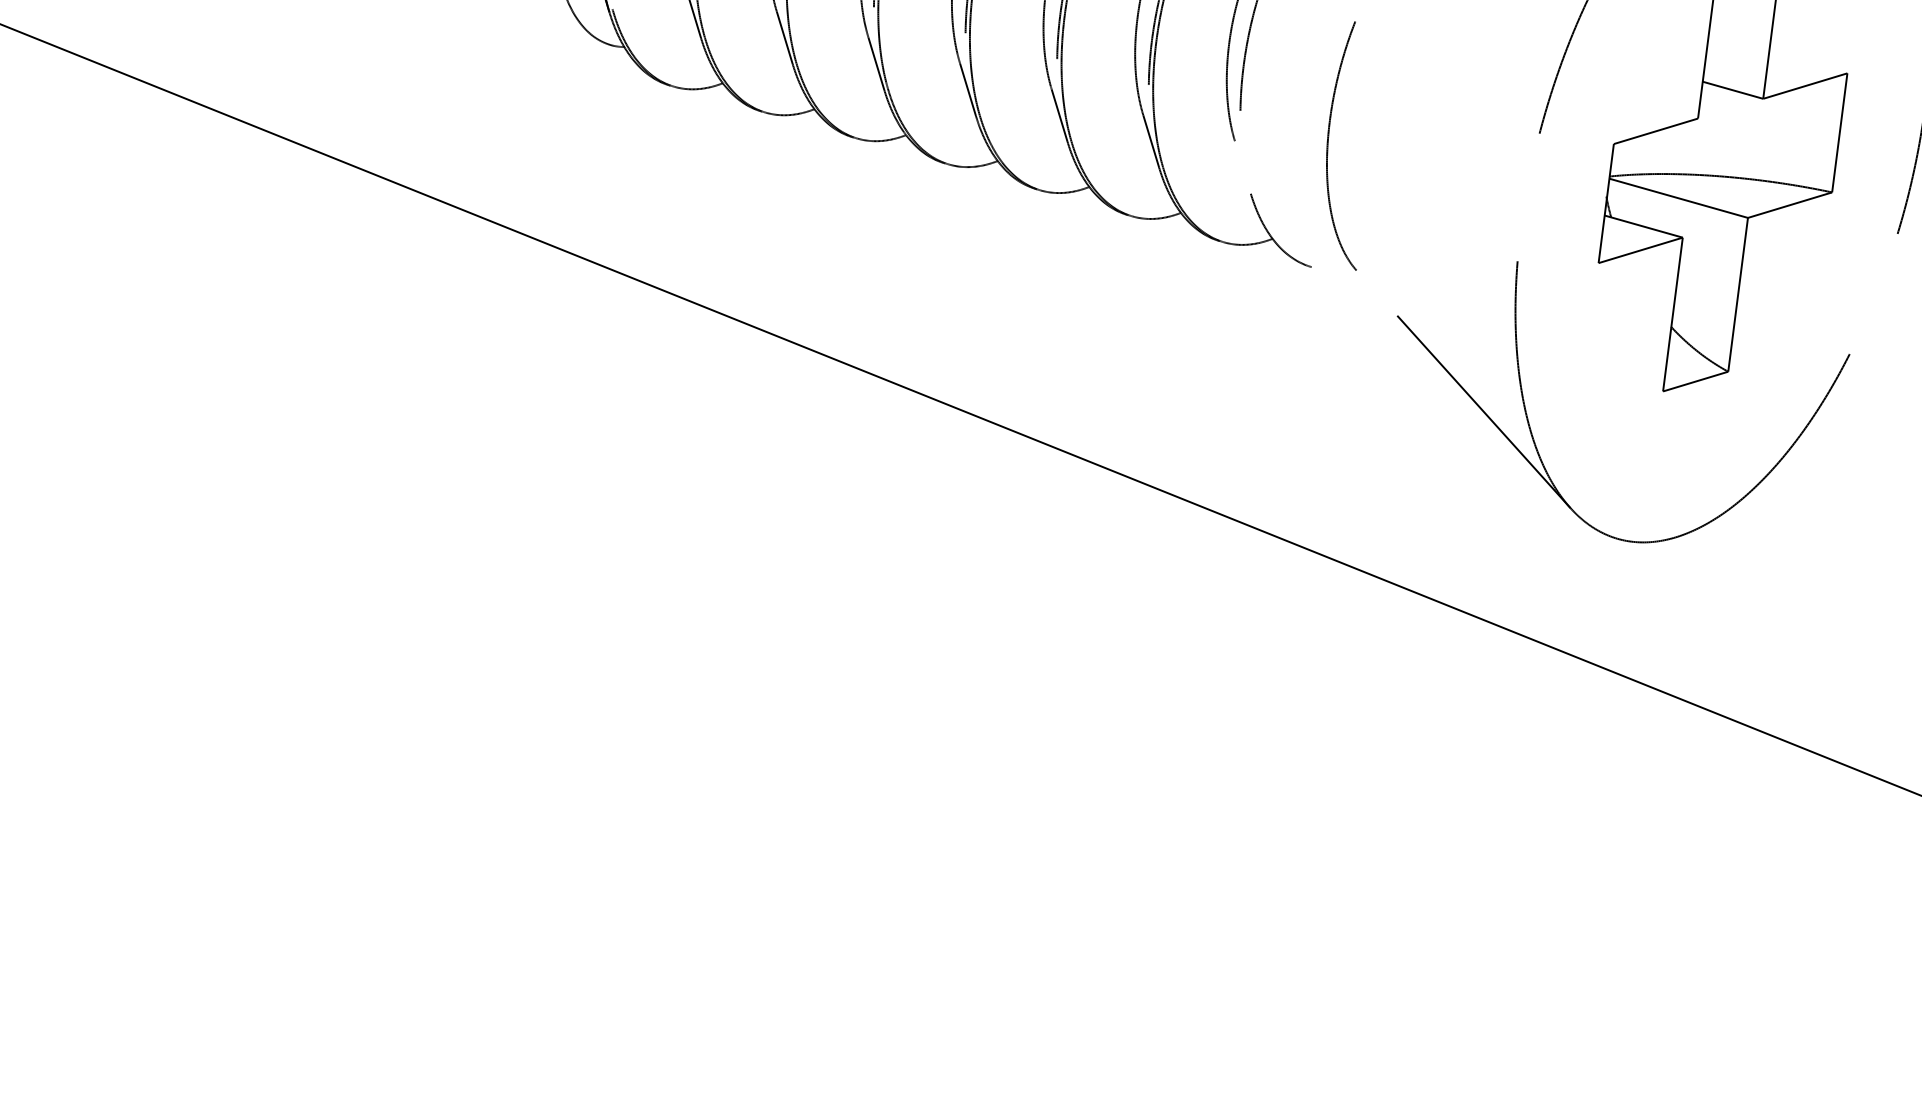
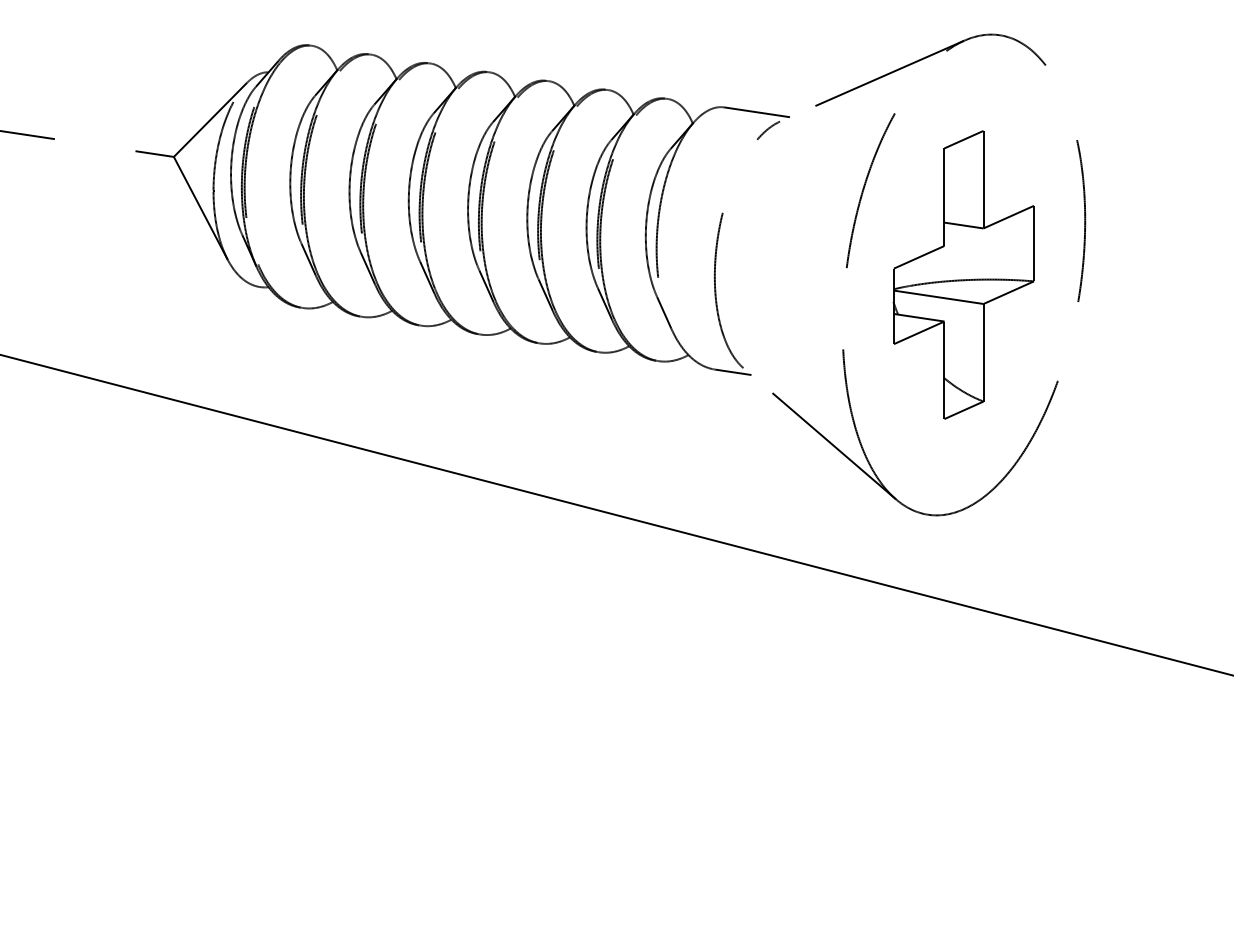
line: (1243, 166) -> (664, 312), added
line: (1339, 275) -> (733, 372), added

